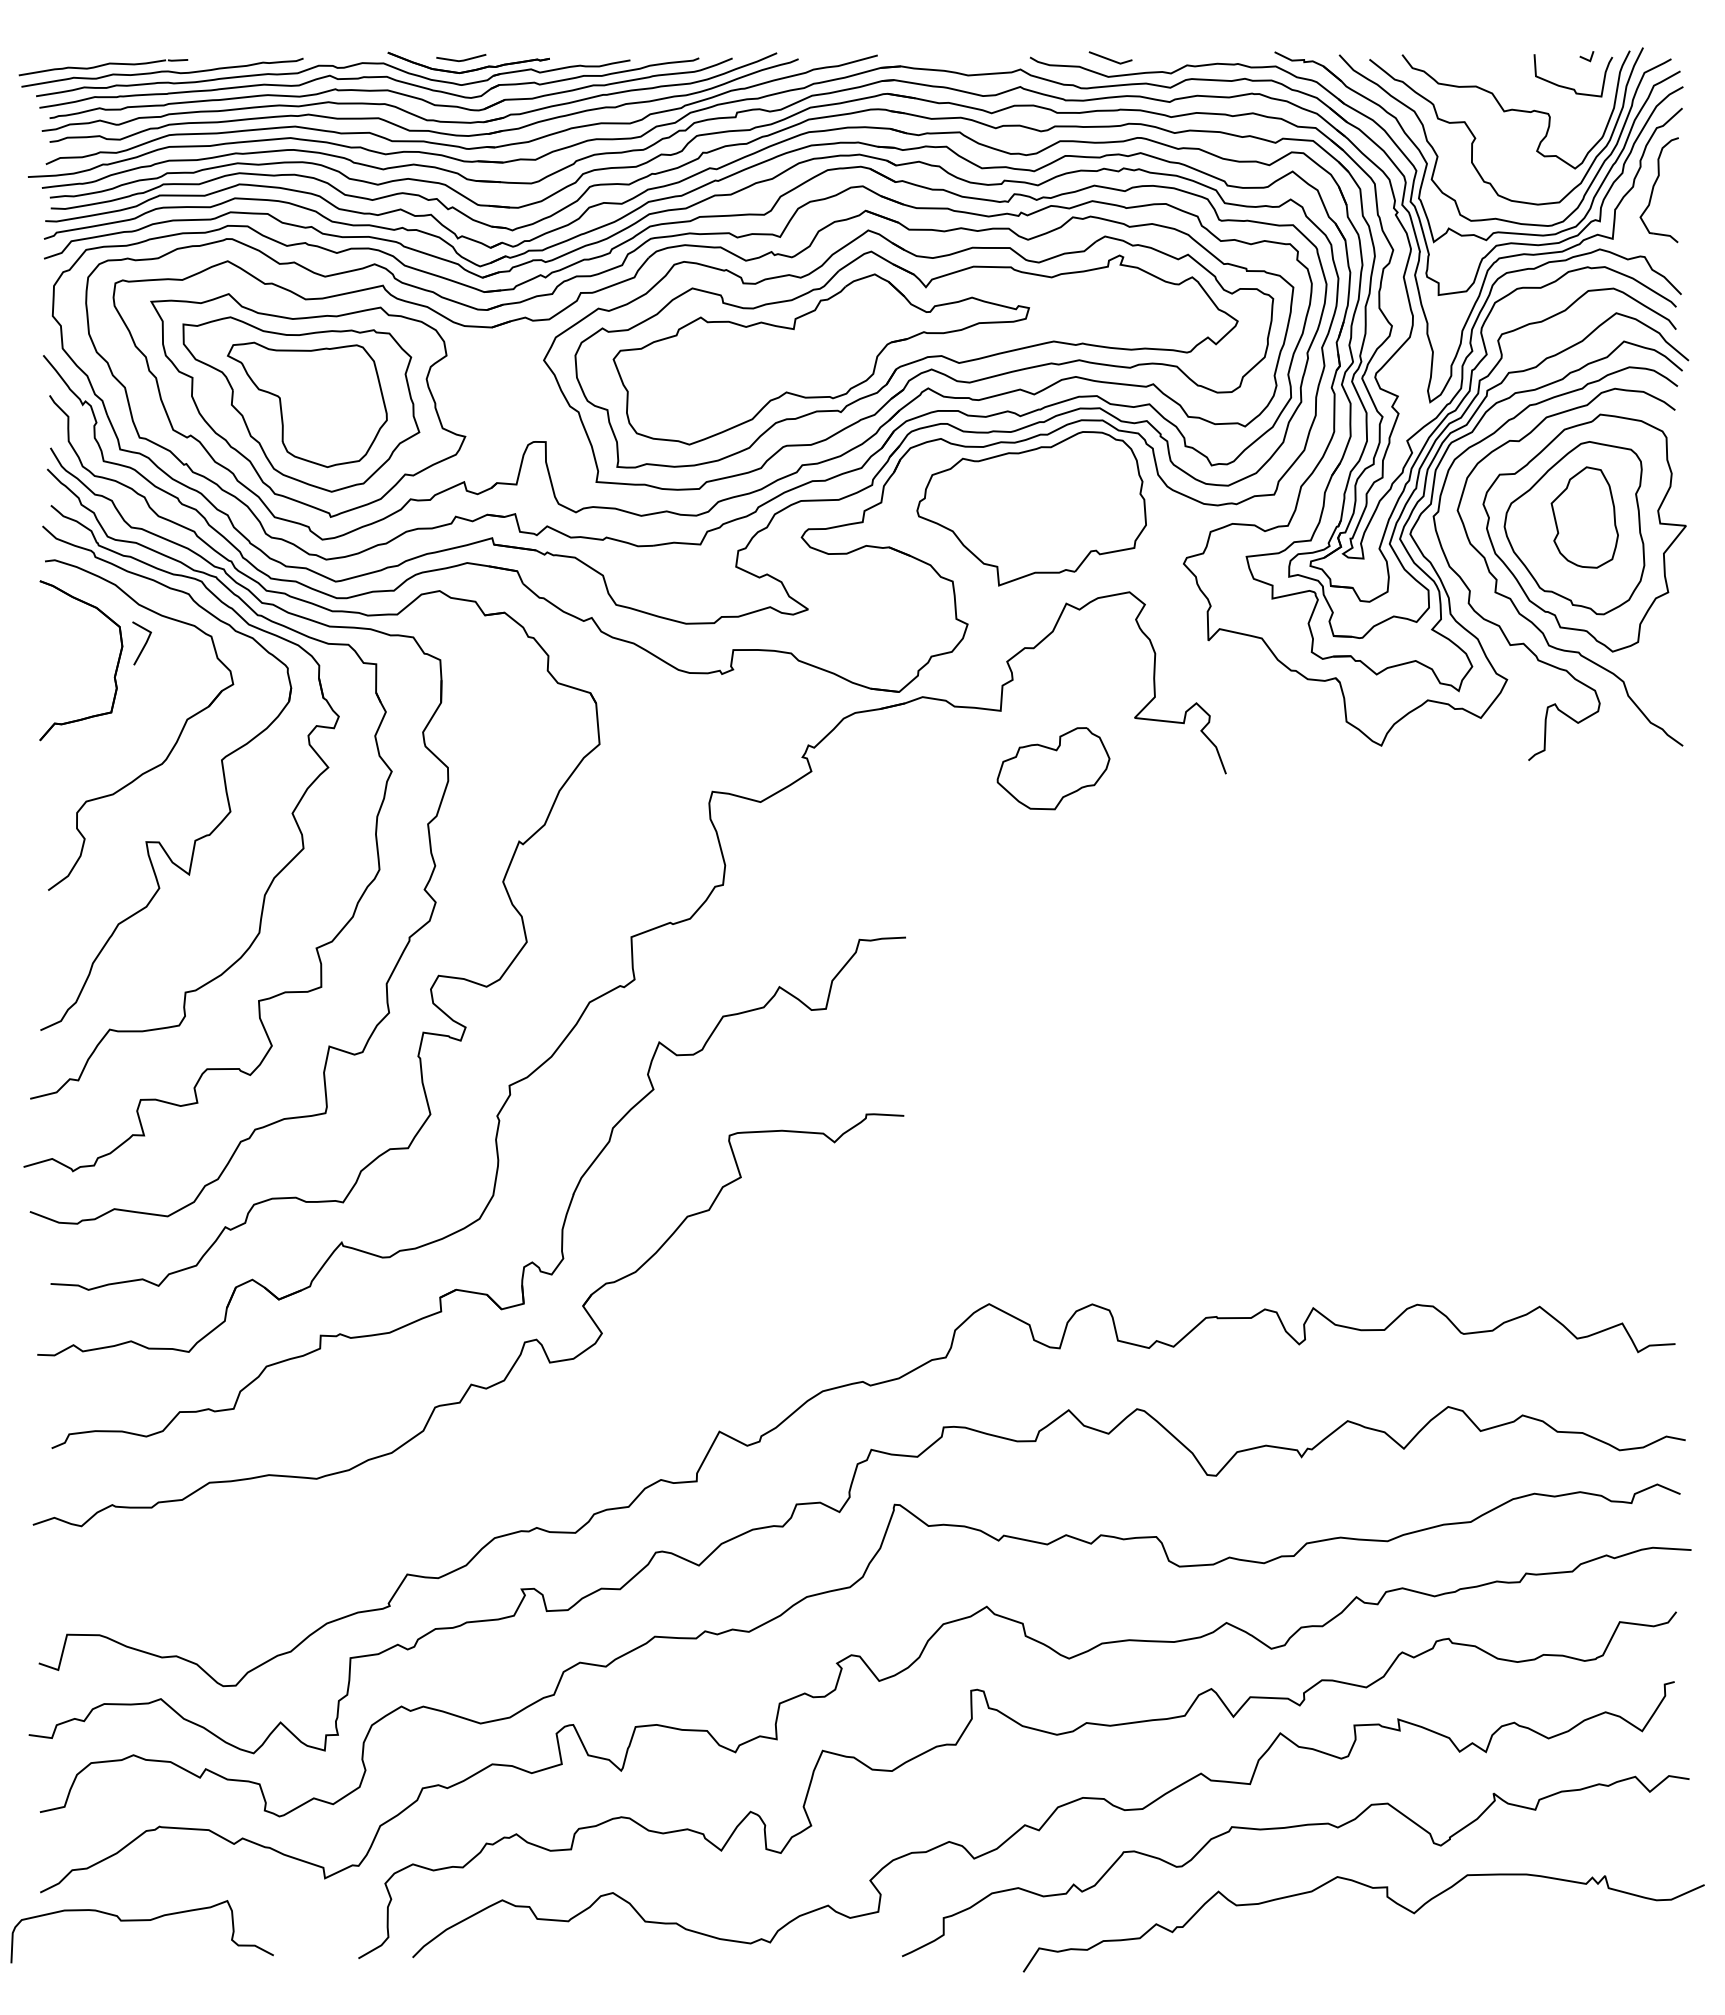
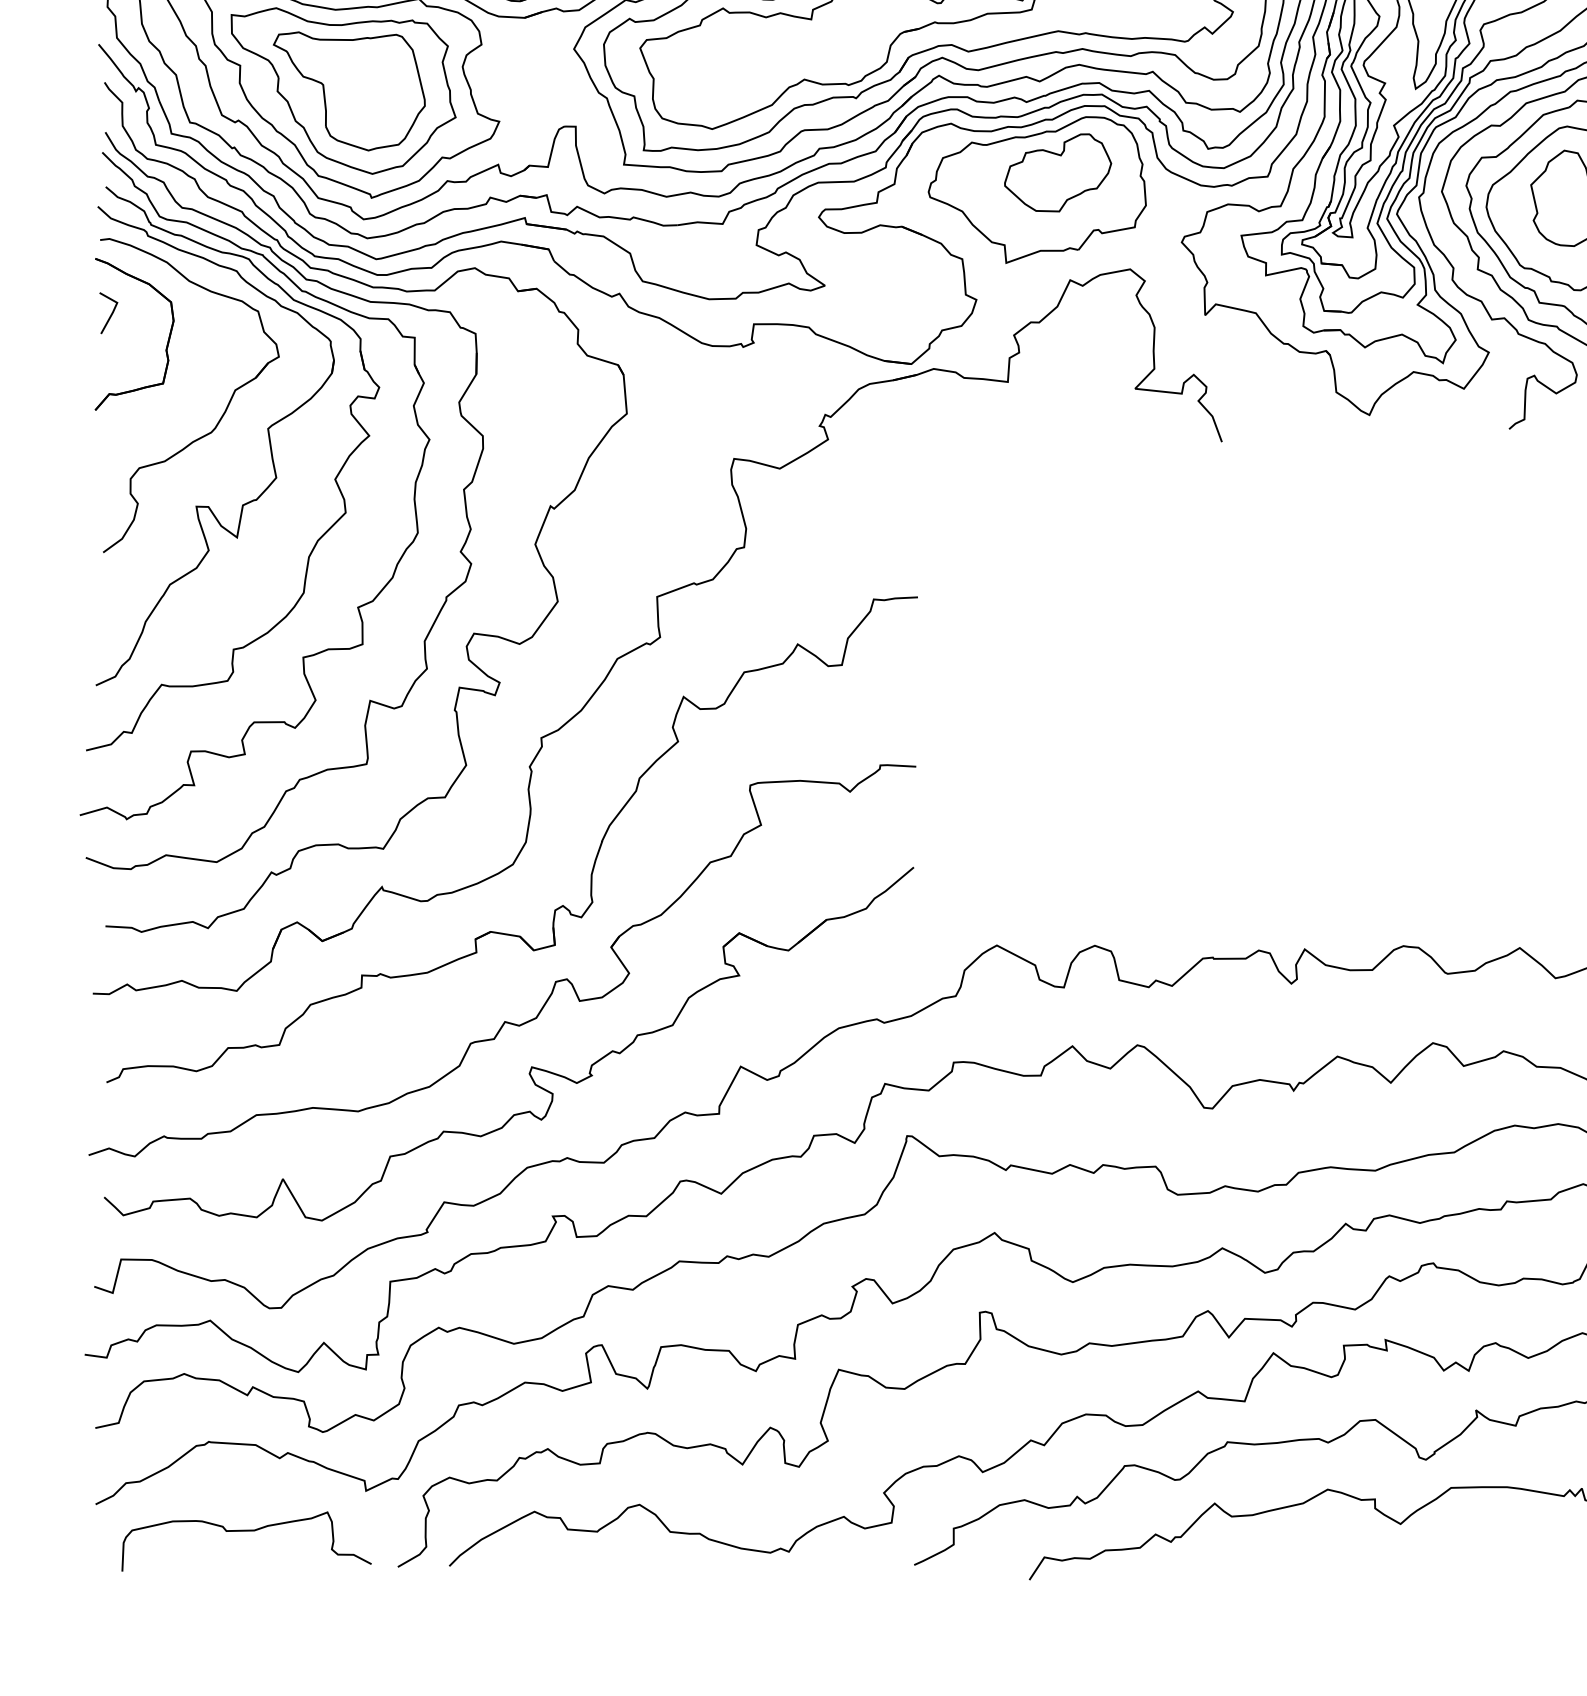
line: (143, 645) -> (110, 315), moved
part: (1053, 768) -> (1058, 172), moved
part: (499, 1431) -> (531, 1066), added
curve: (141, 1921) -> (245, 1531), moved

